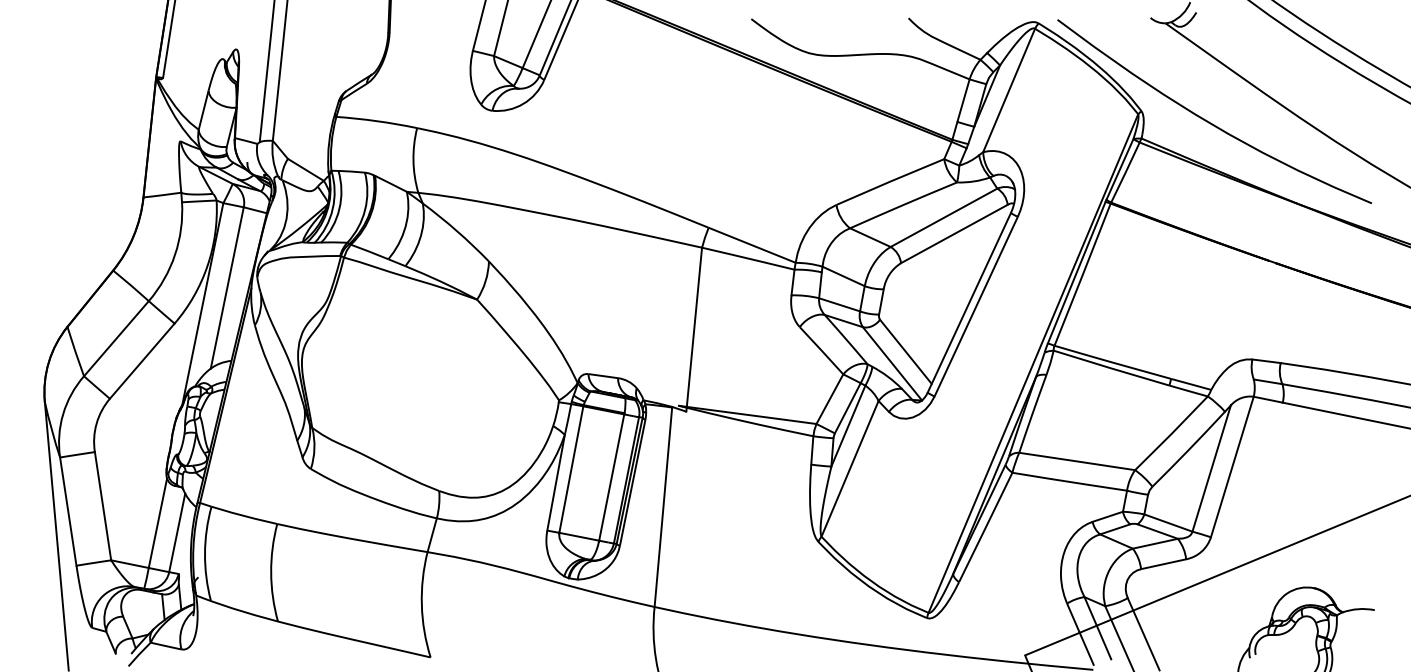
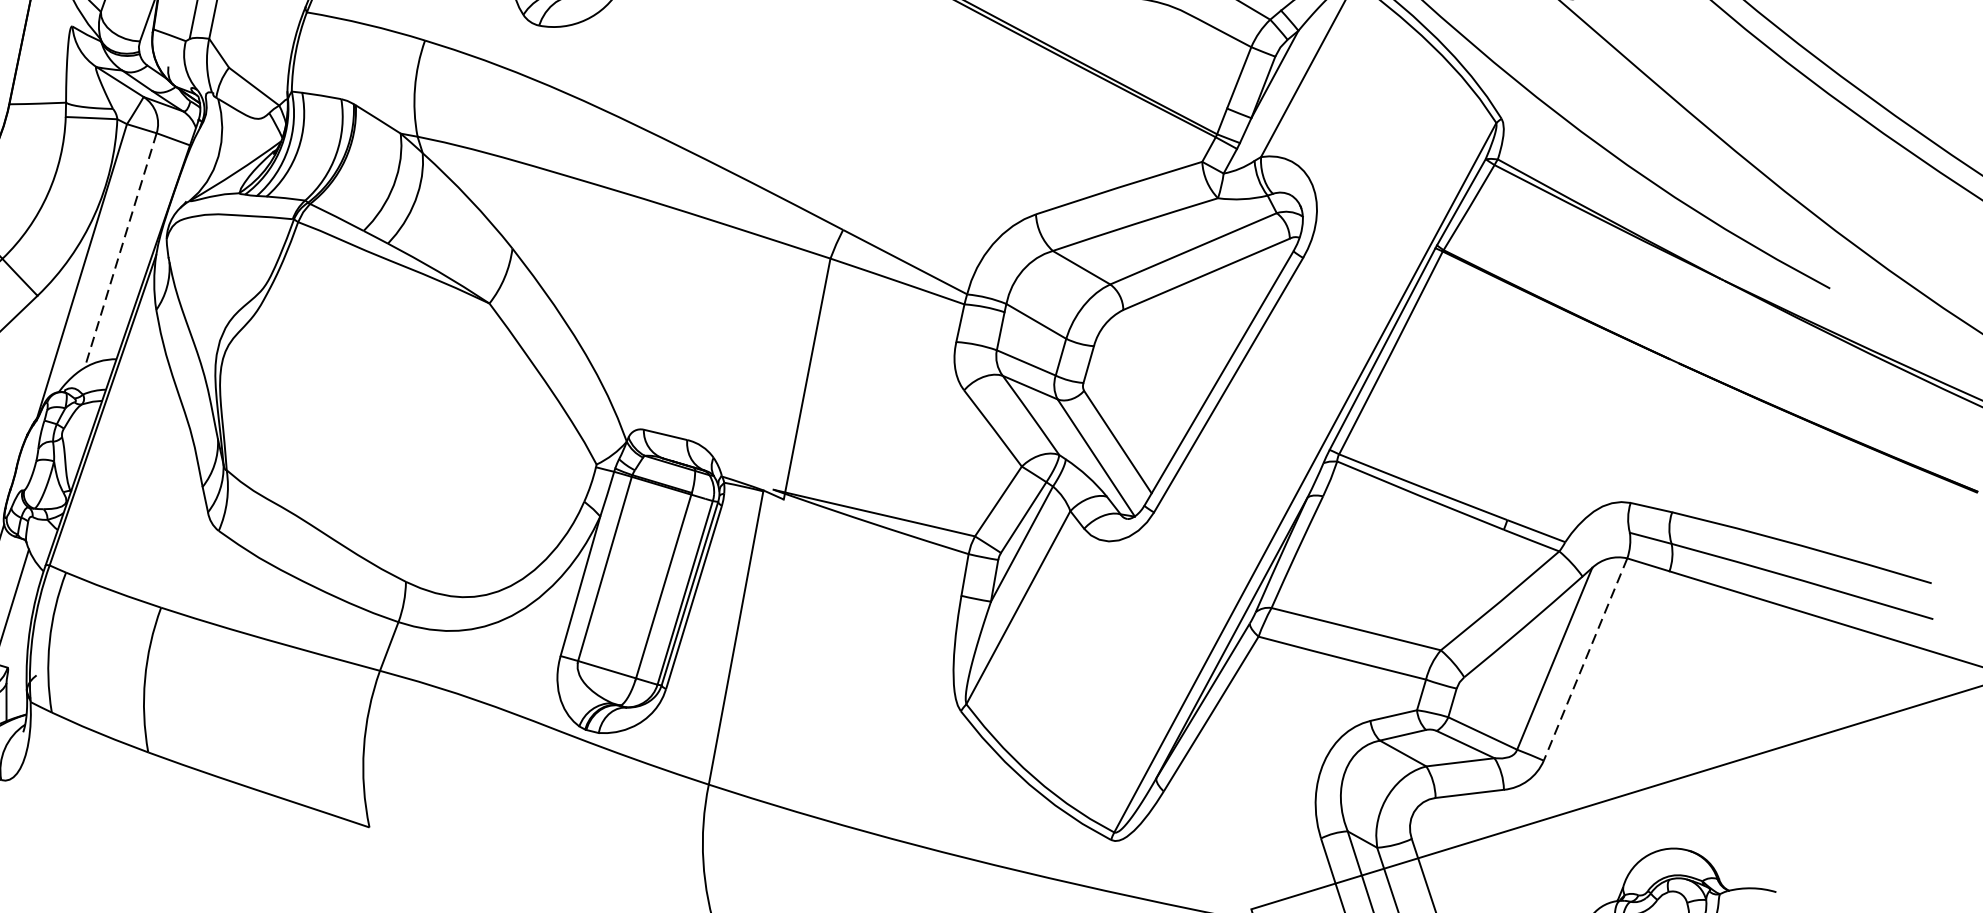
line: (227, 288) -> (120, 251), solid -> dashed
line: (1232, 467) -> (1585, 660), solid -> dashed

